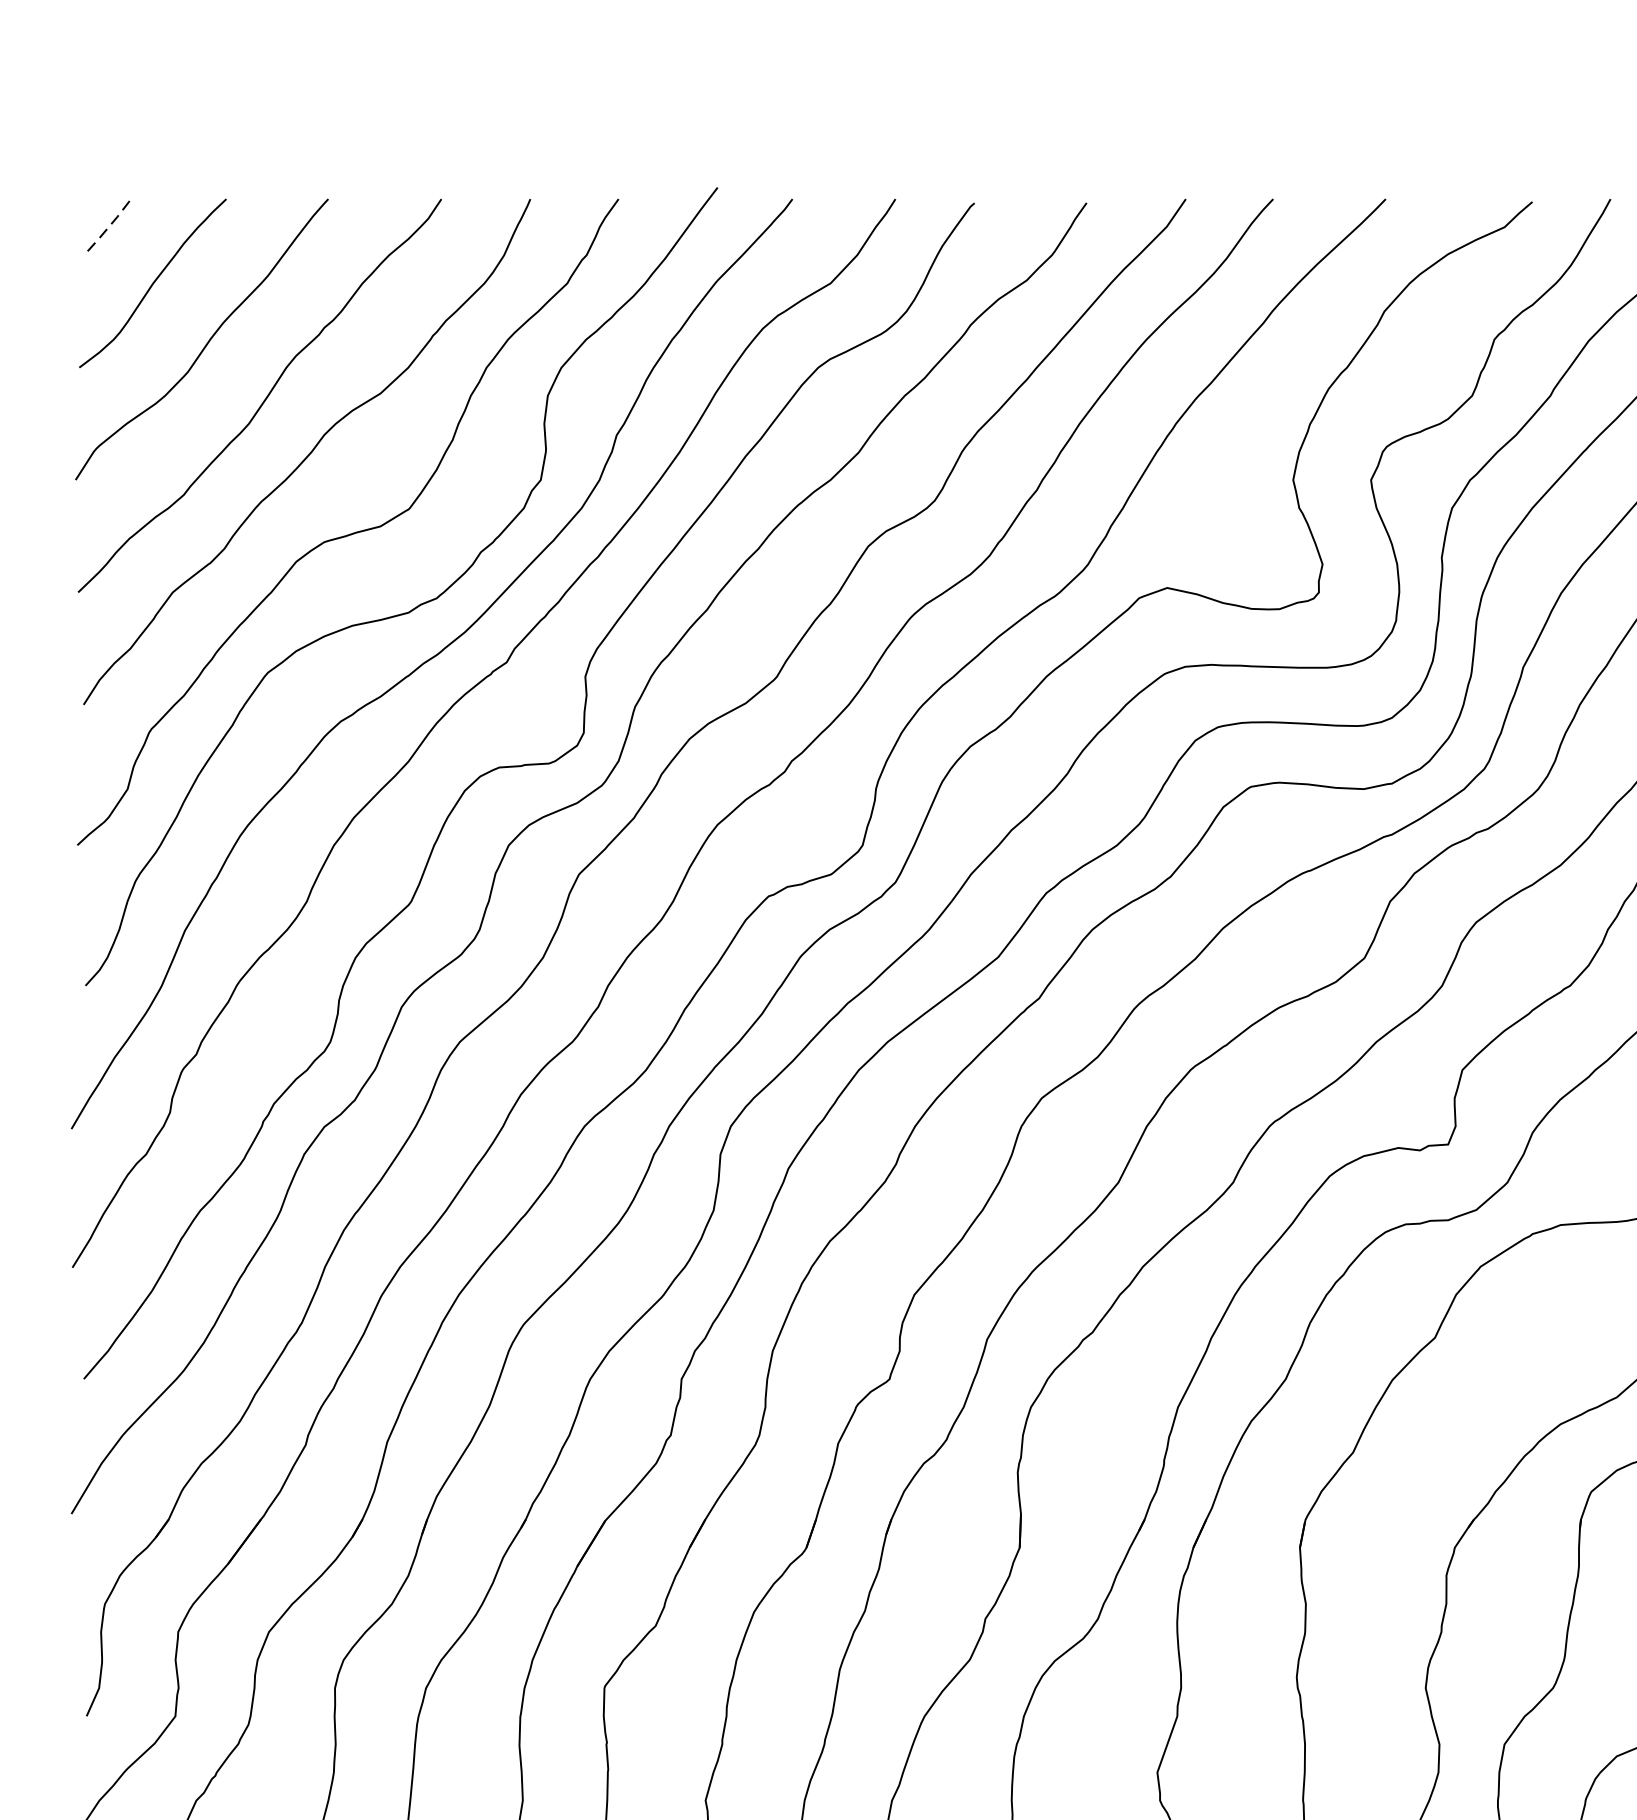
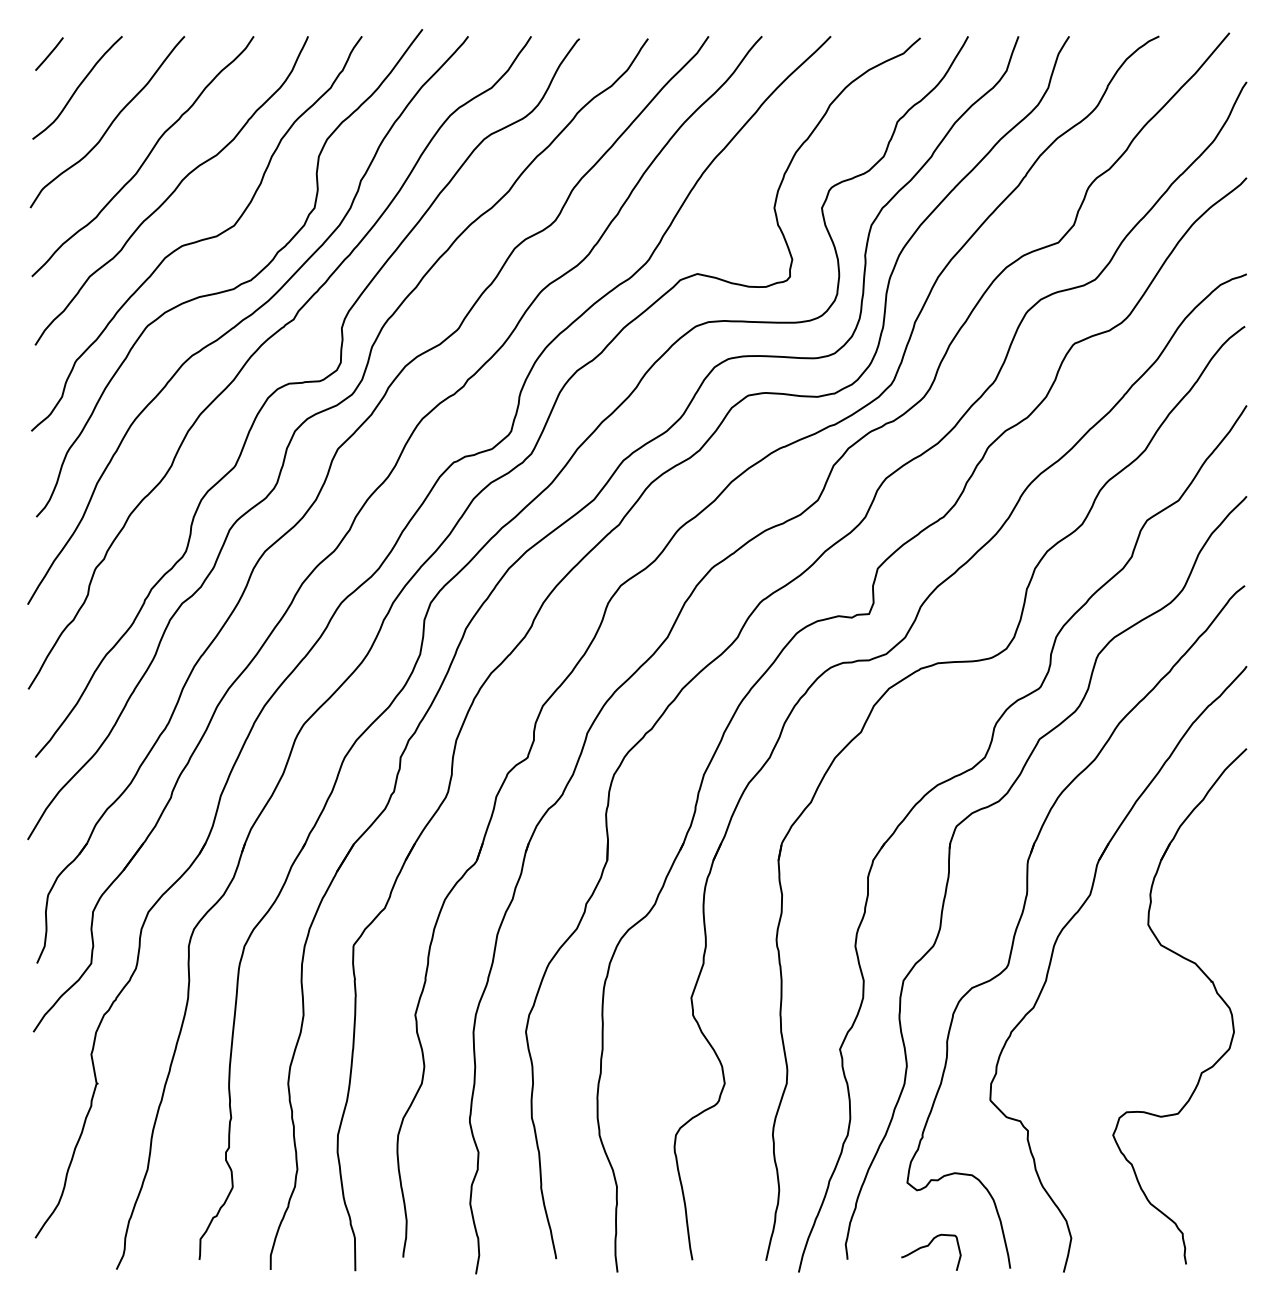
line: (107, 228) -> (49, 54), dashed -> solid

